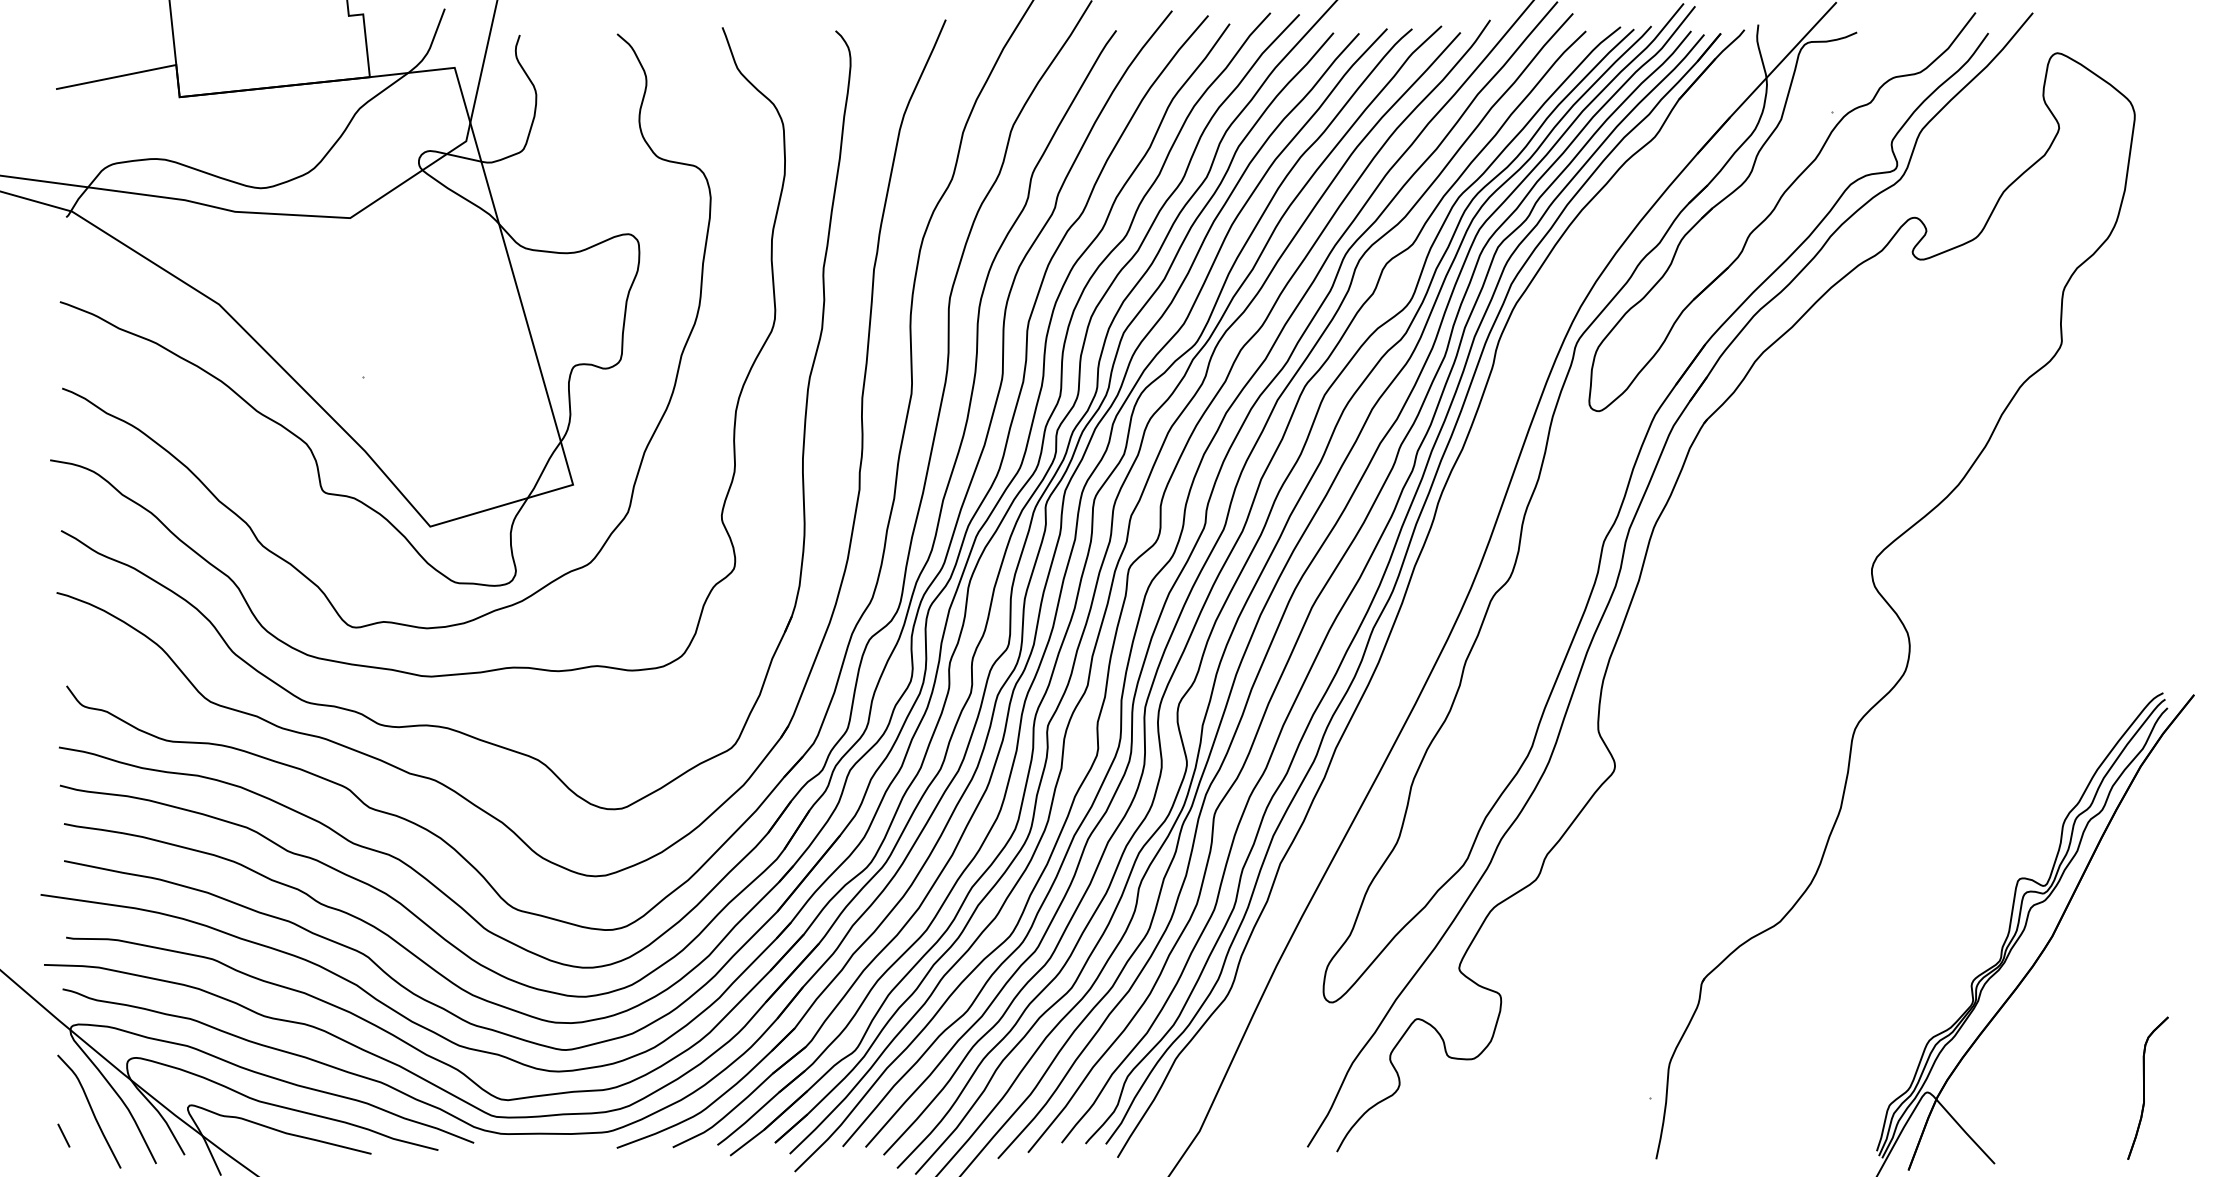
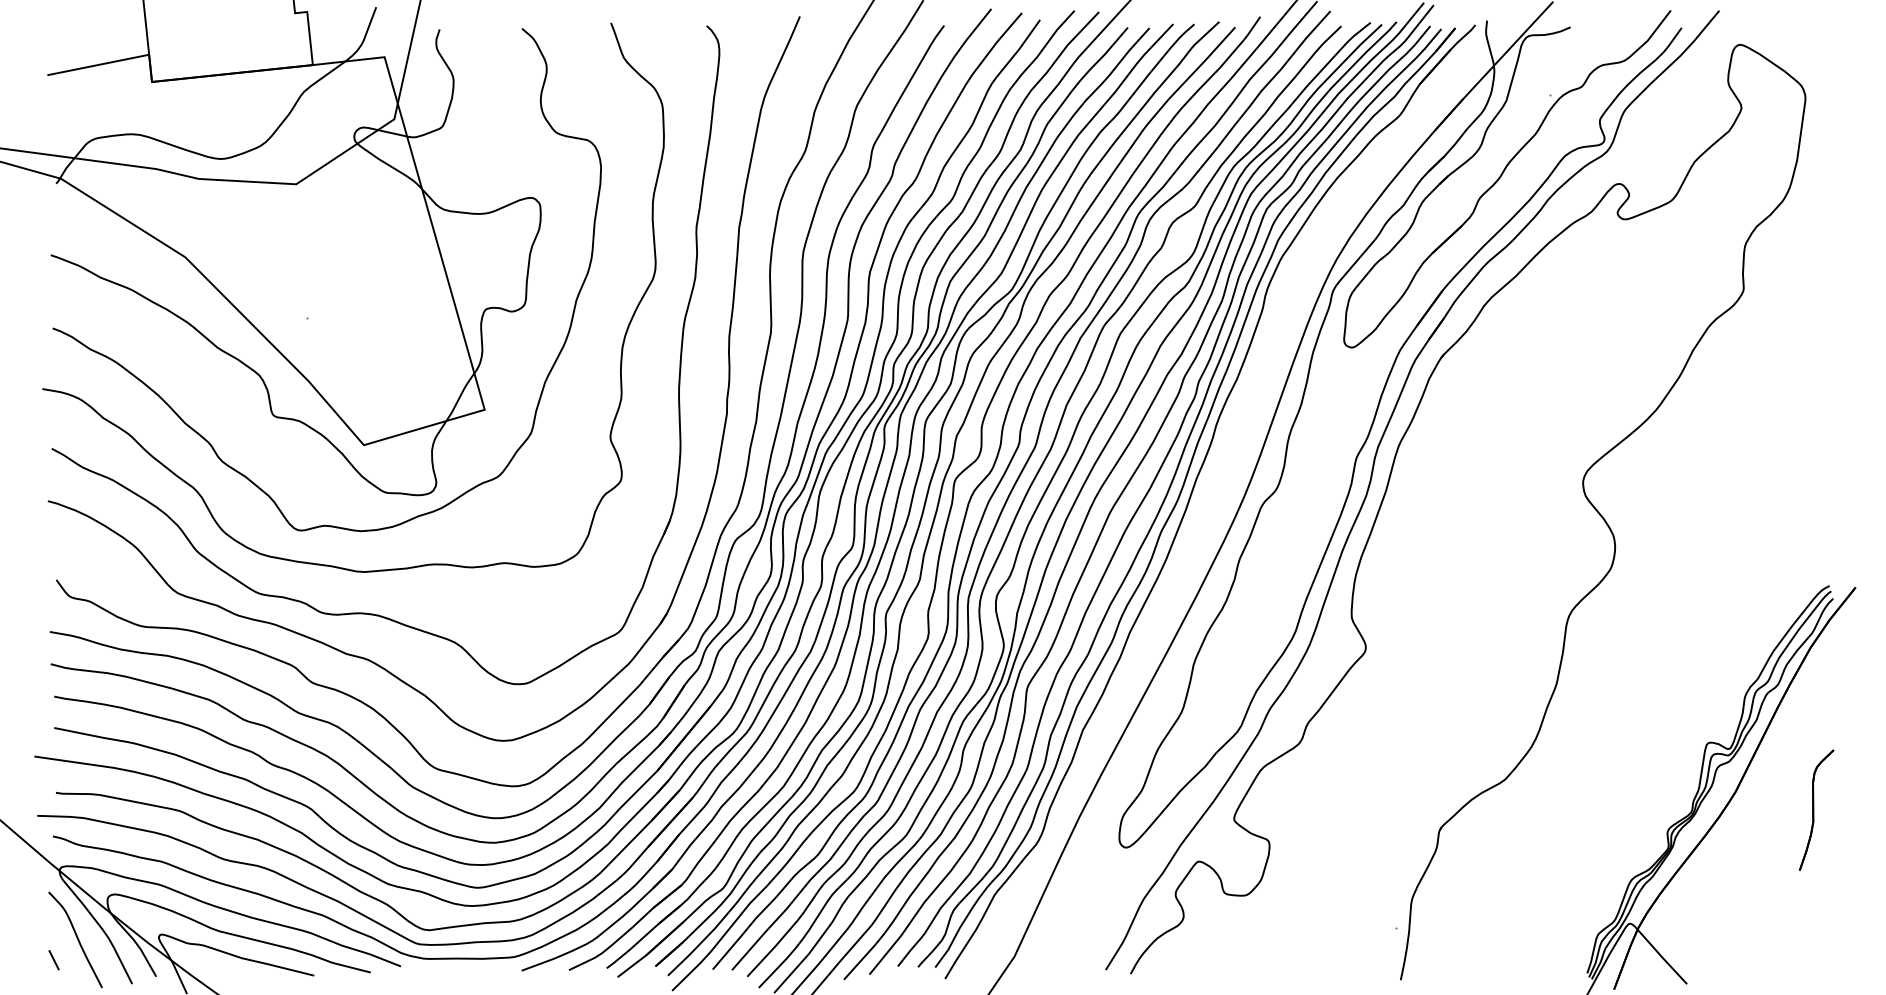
part: (2147, 1087) -> (1816, 809), moved

